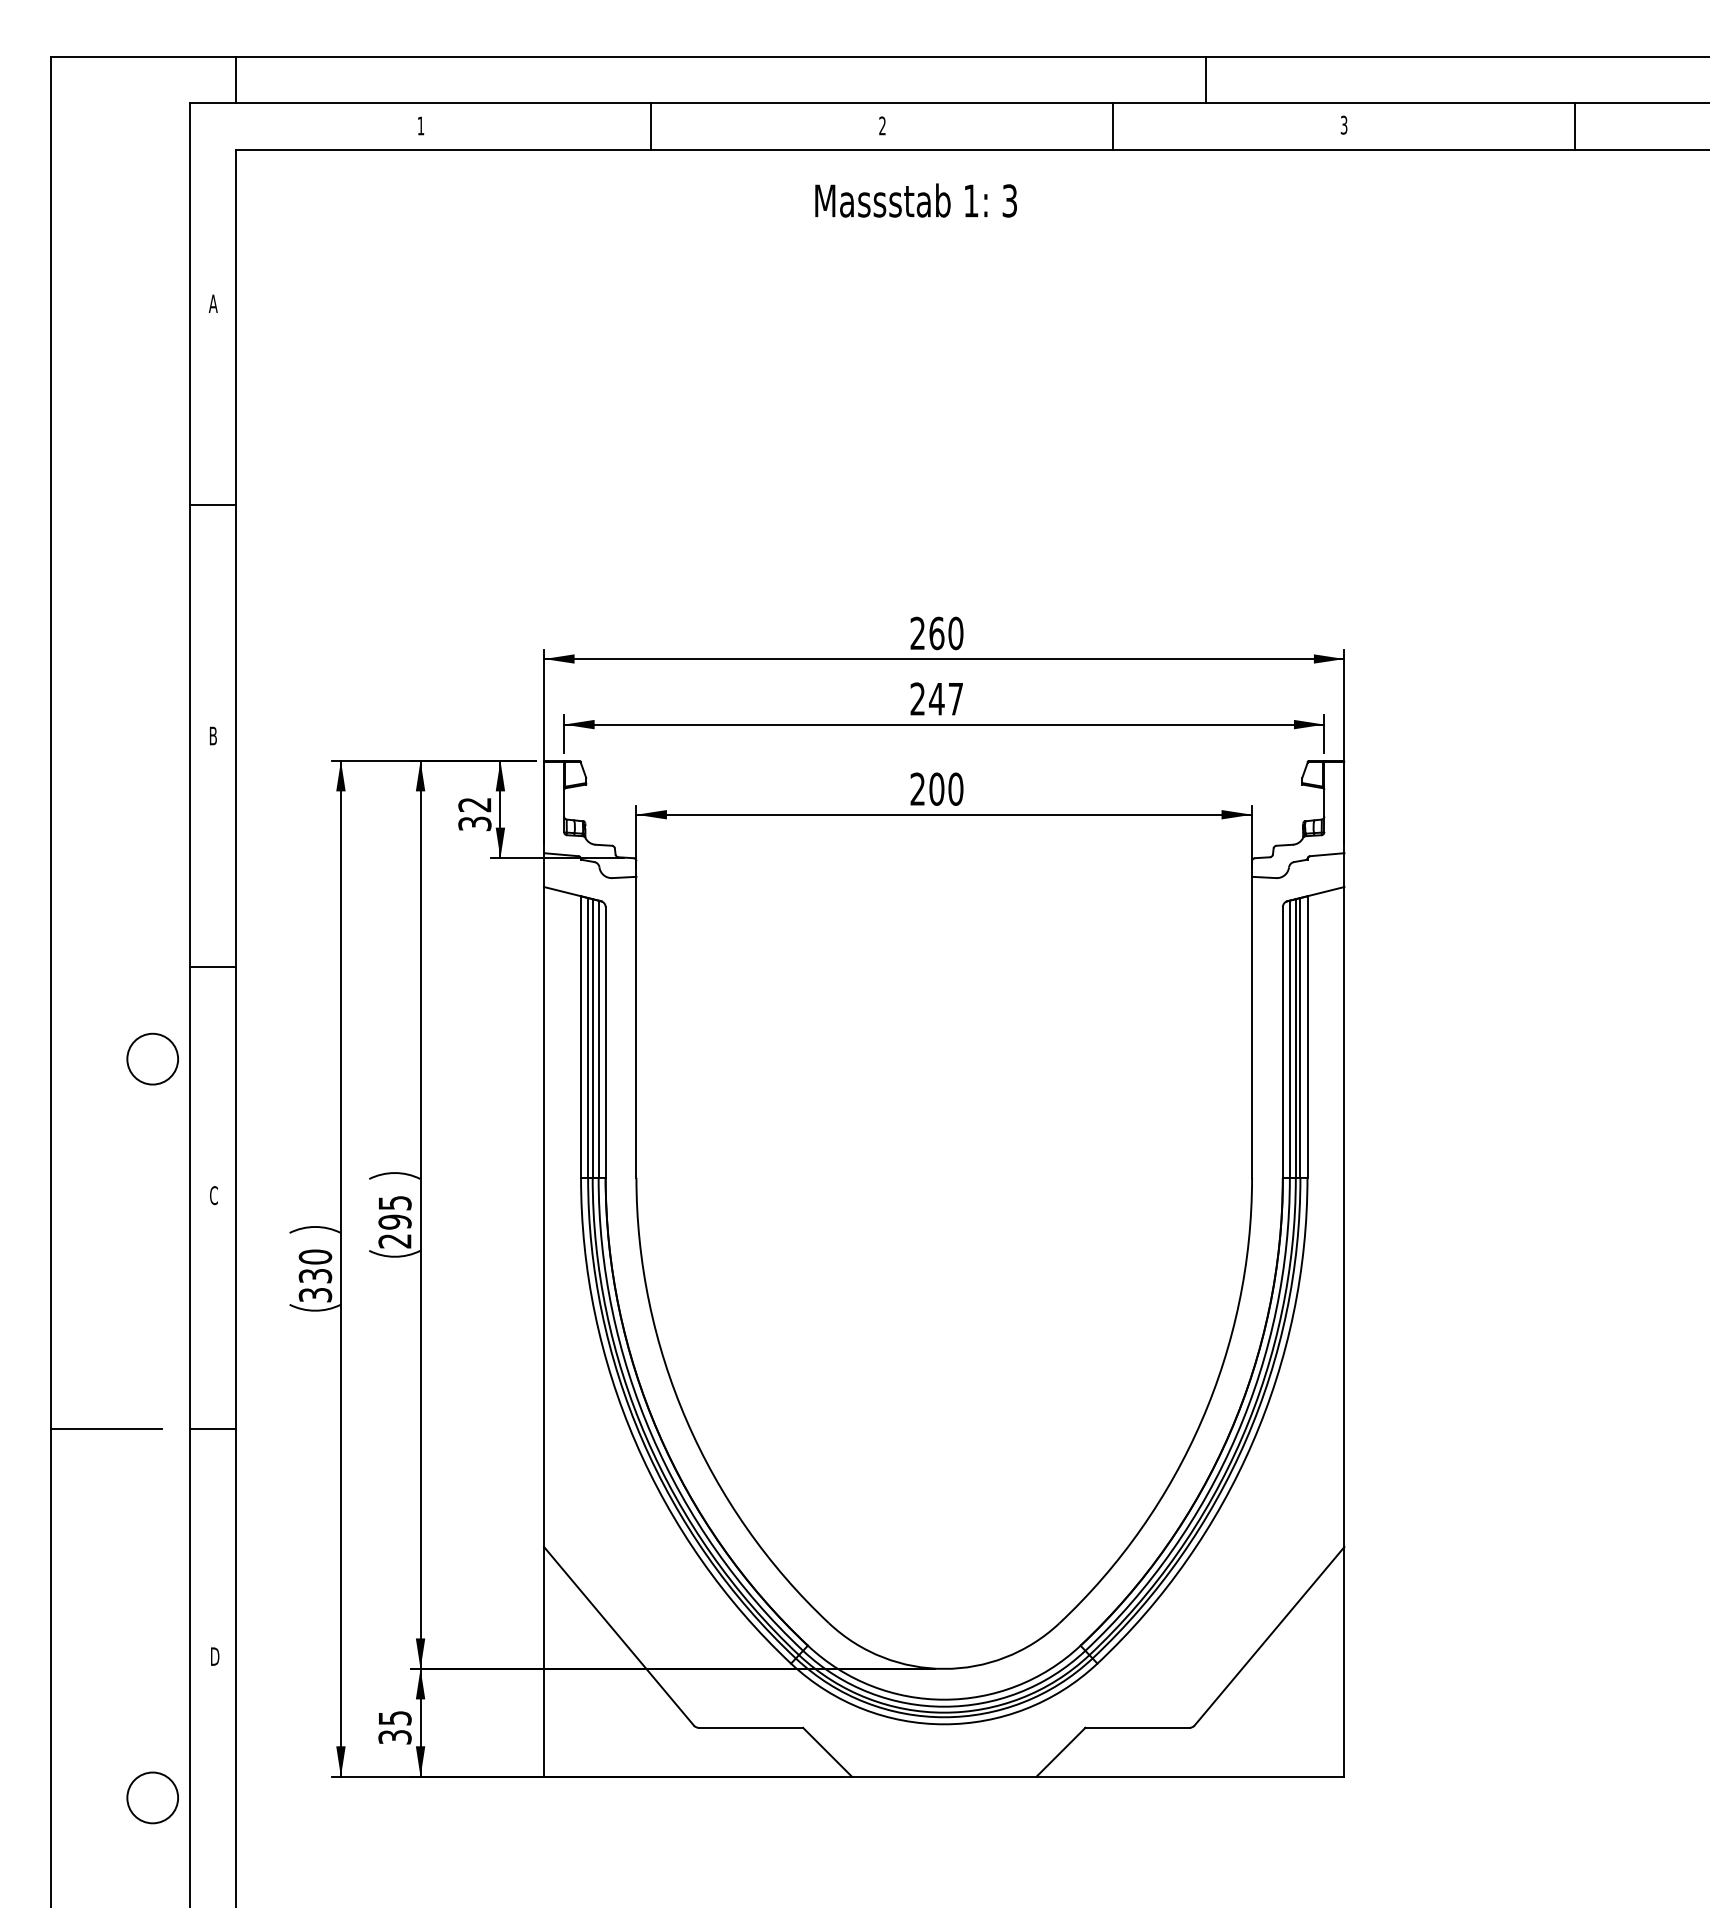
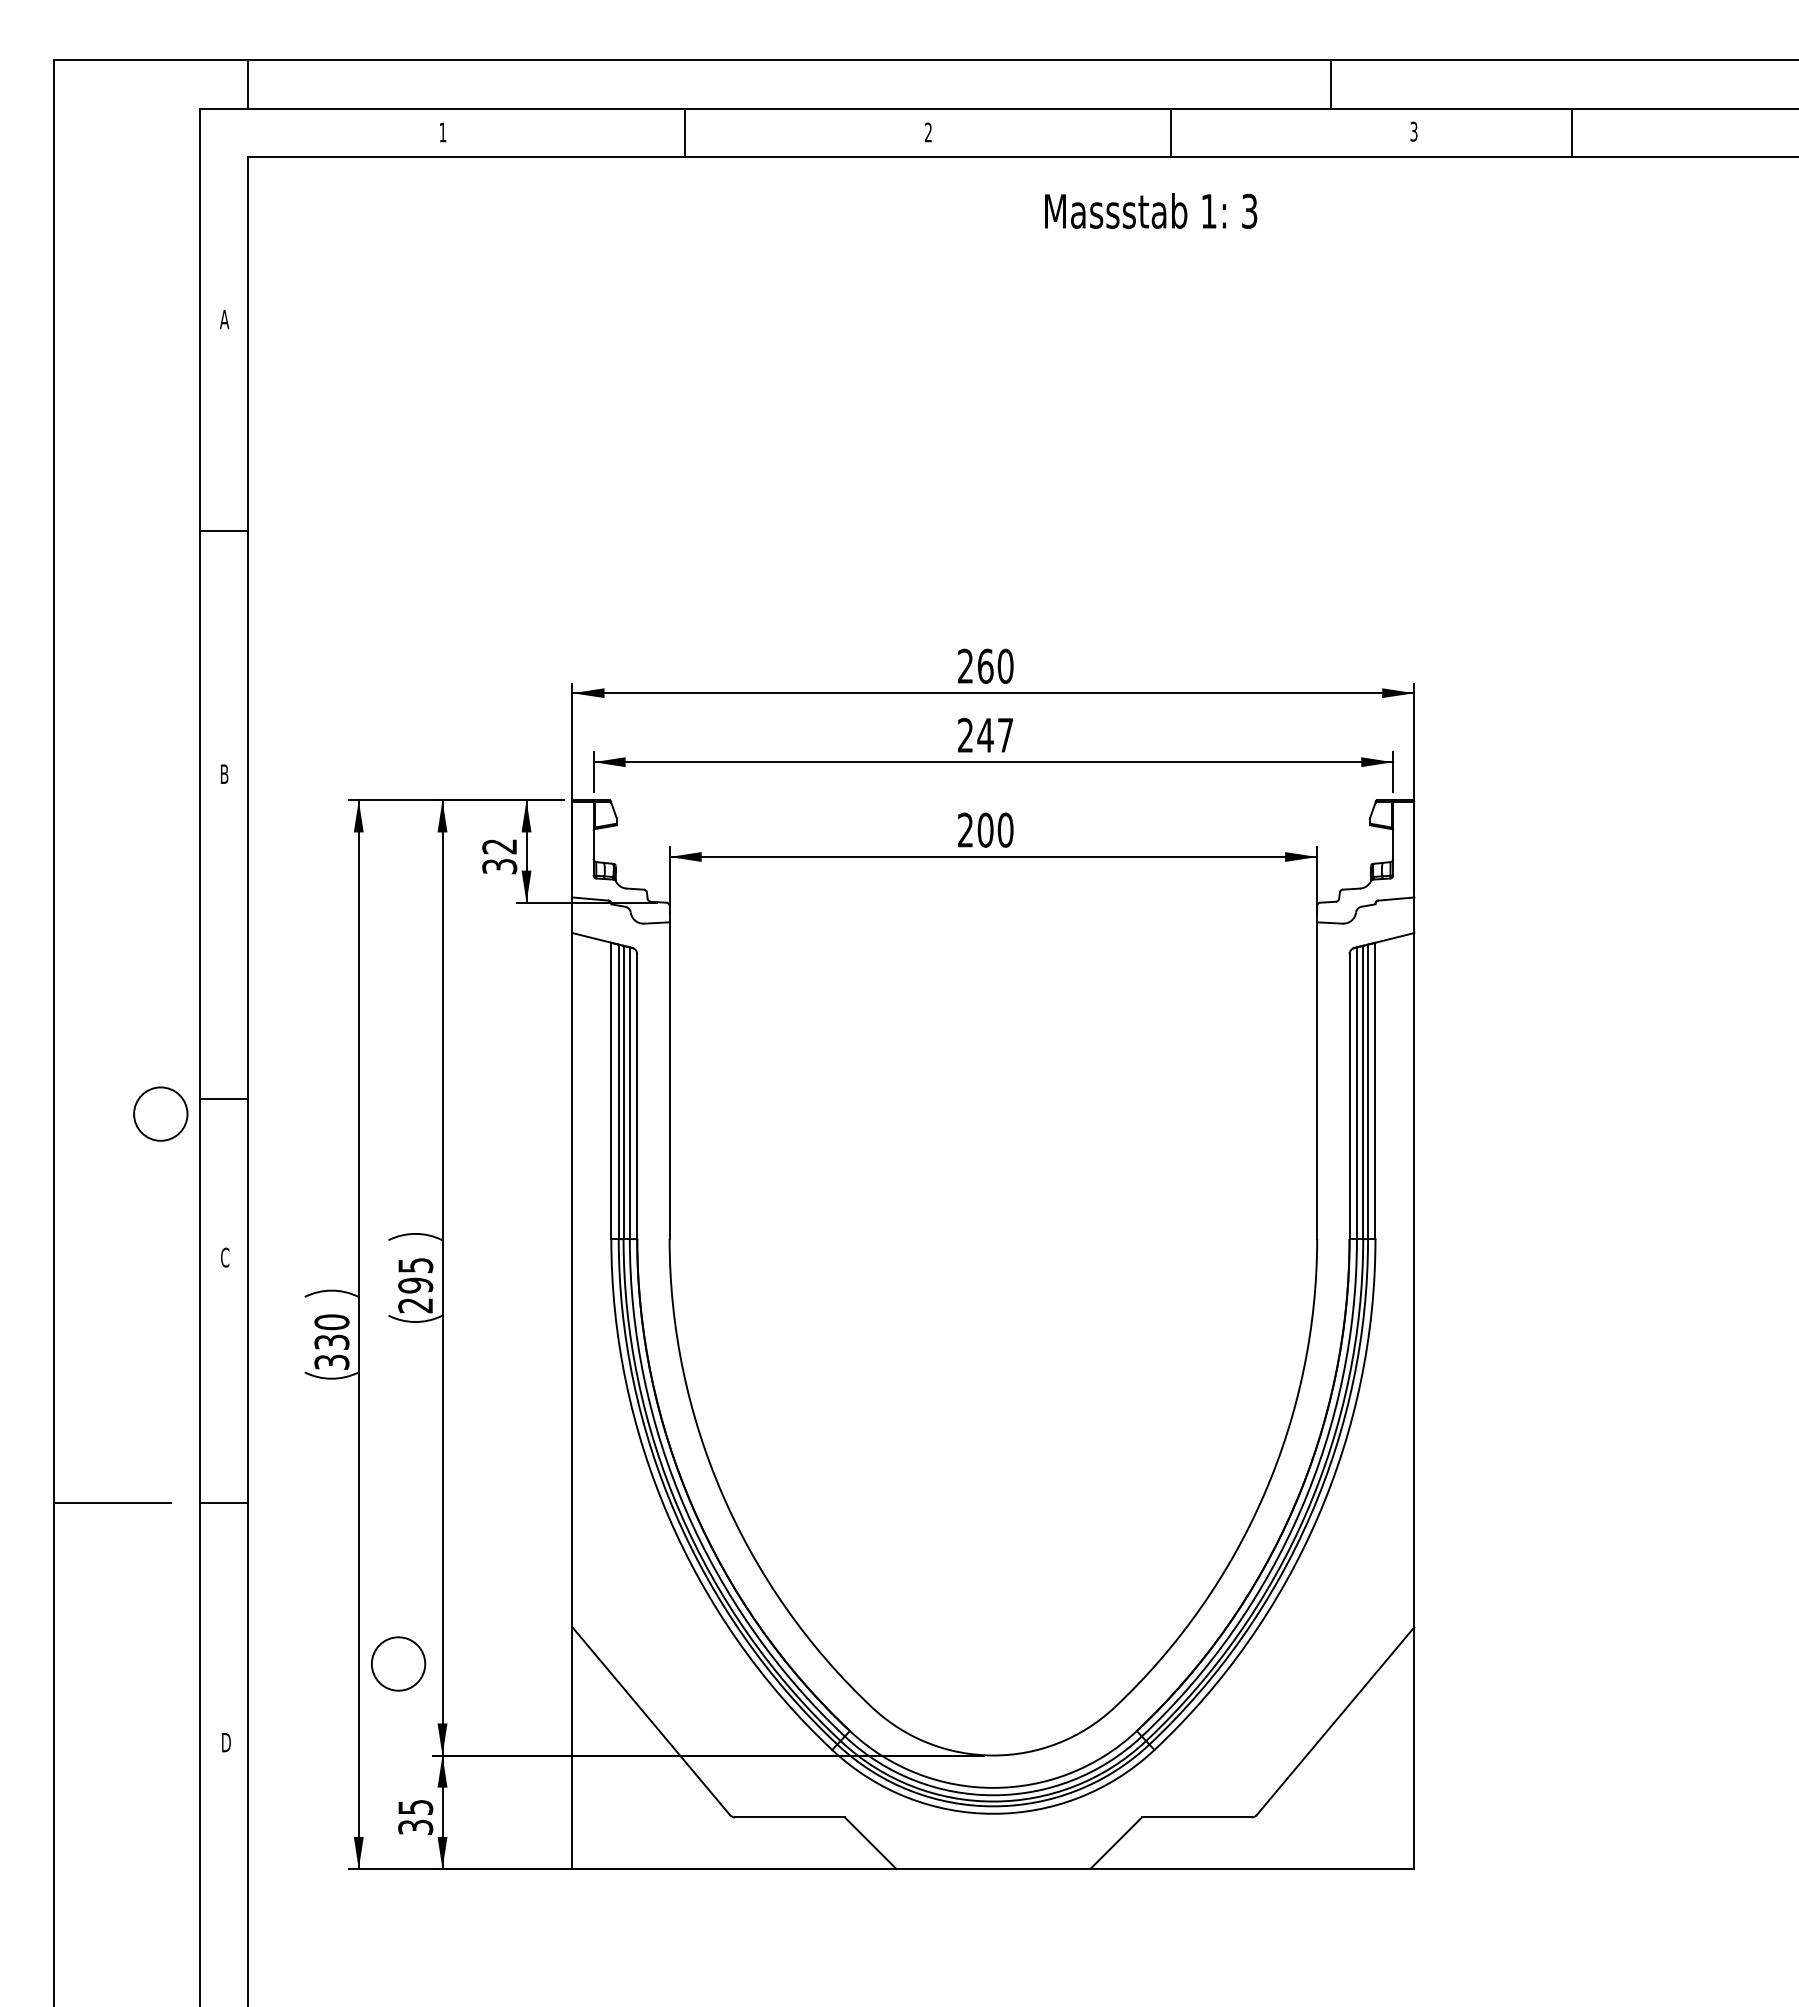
line: (1205, 80) -> (1331, 84), moved
line: (1574, 126) -> (1571, 133), moved
text: (915, 200) -> (1150, 210), moved
line: (212, 966) -> (223, 1098), moved
circle: (152, 1797) -> (398, 1663), moved

